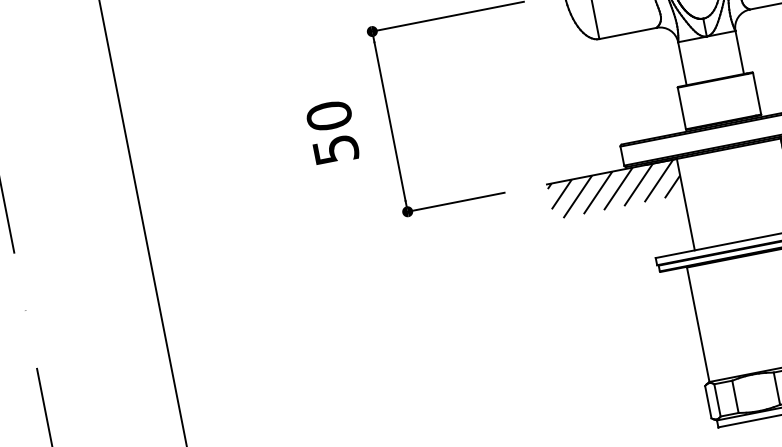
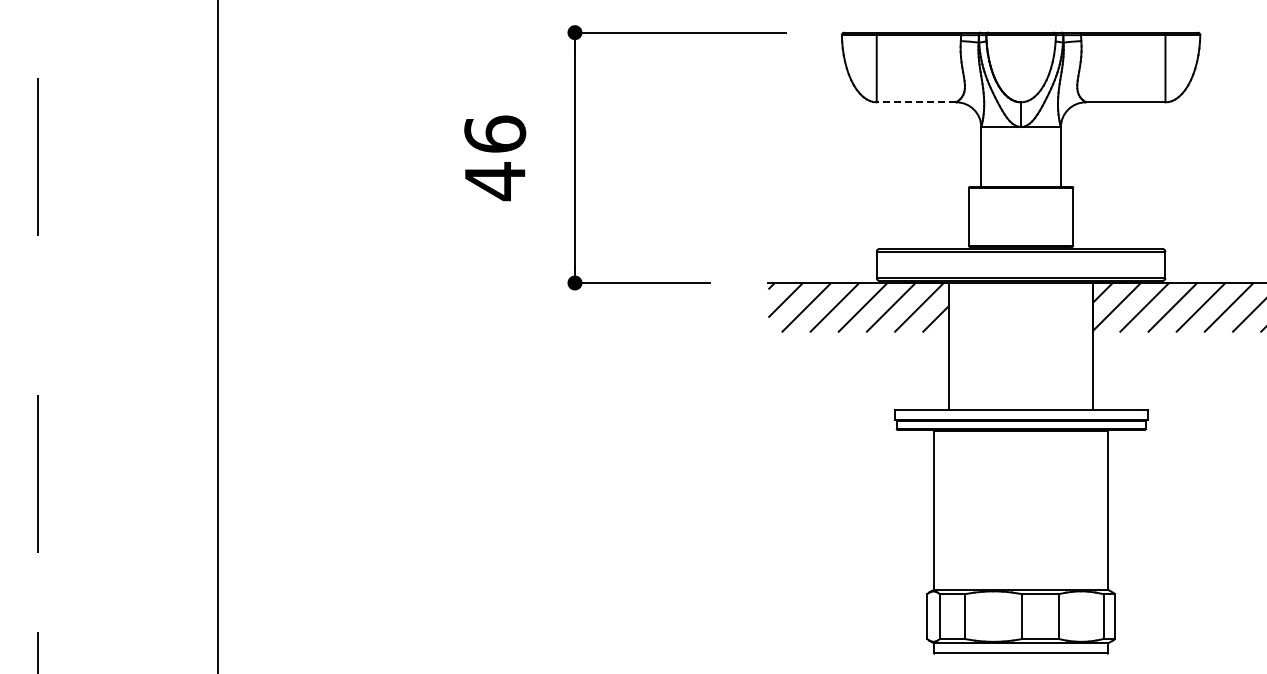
line: (628, 33) -> (916, 102), solid -> dashed
text: (332, 133) -> (495, 158), 50 -> 46

